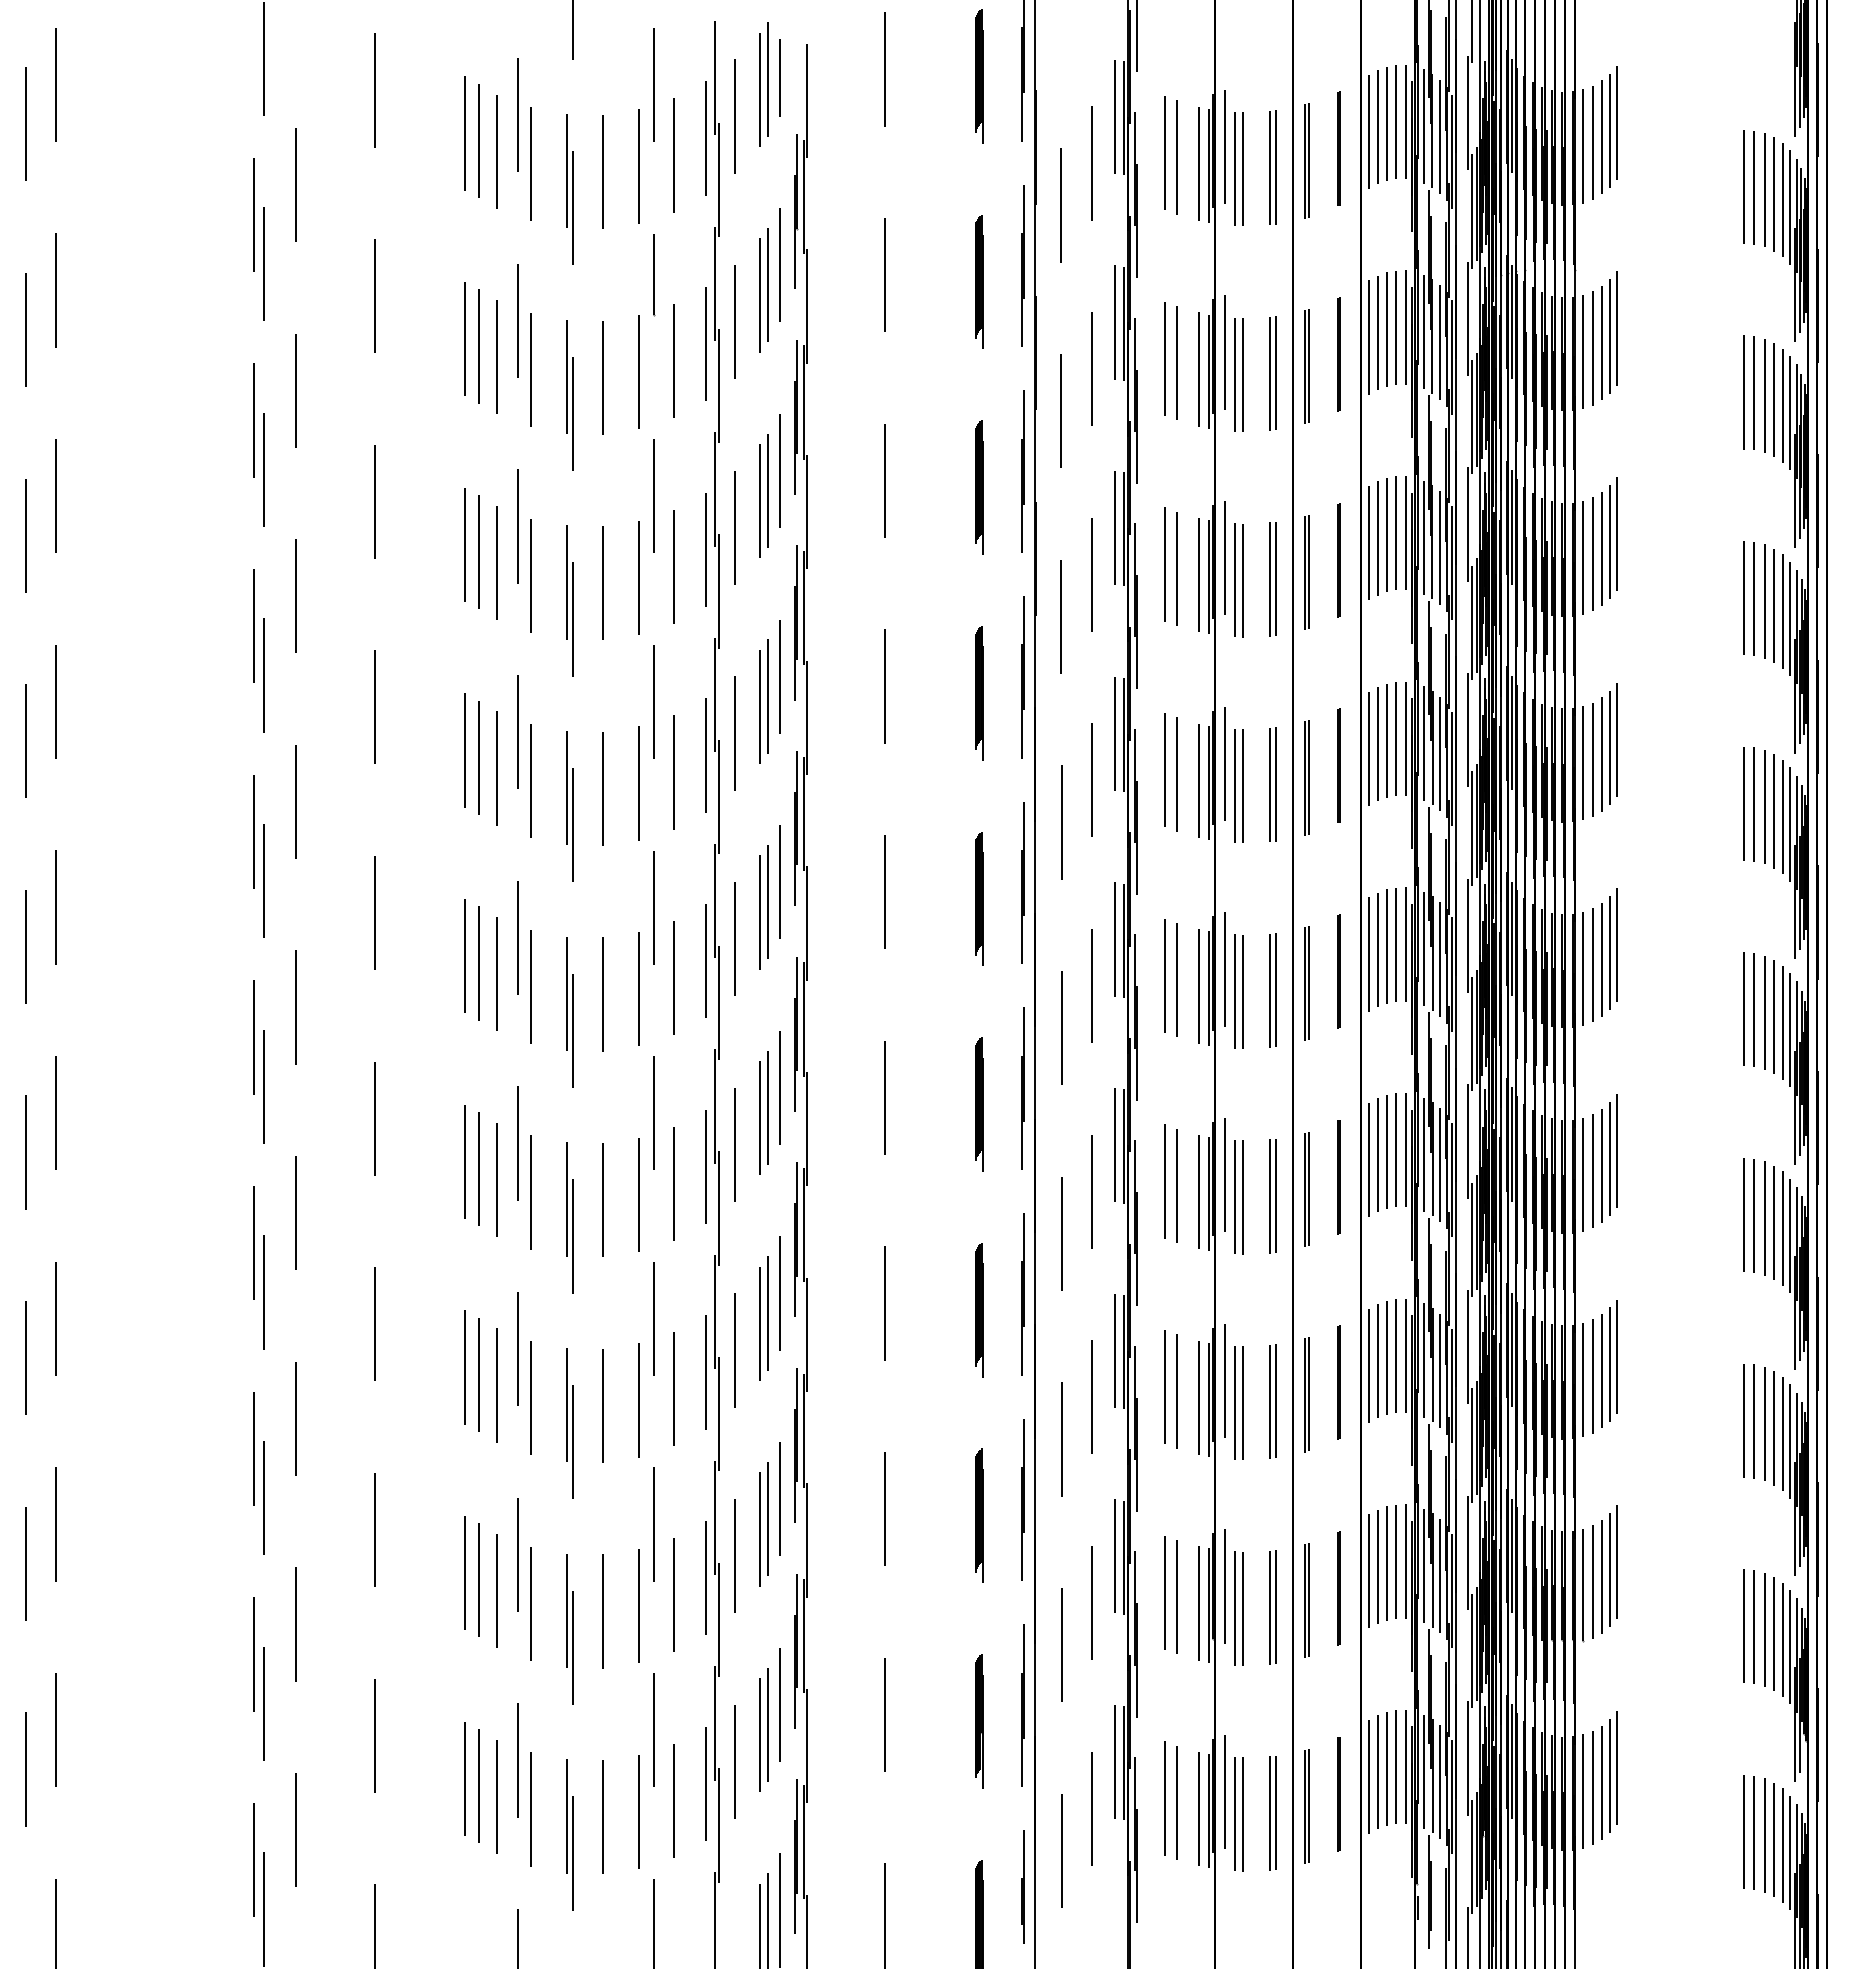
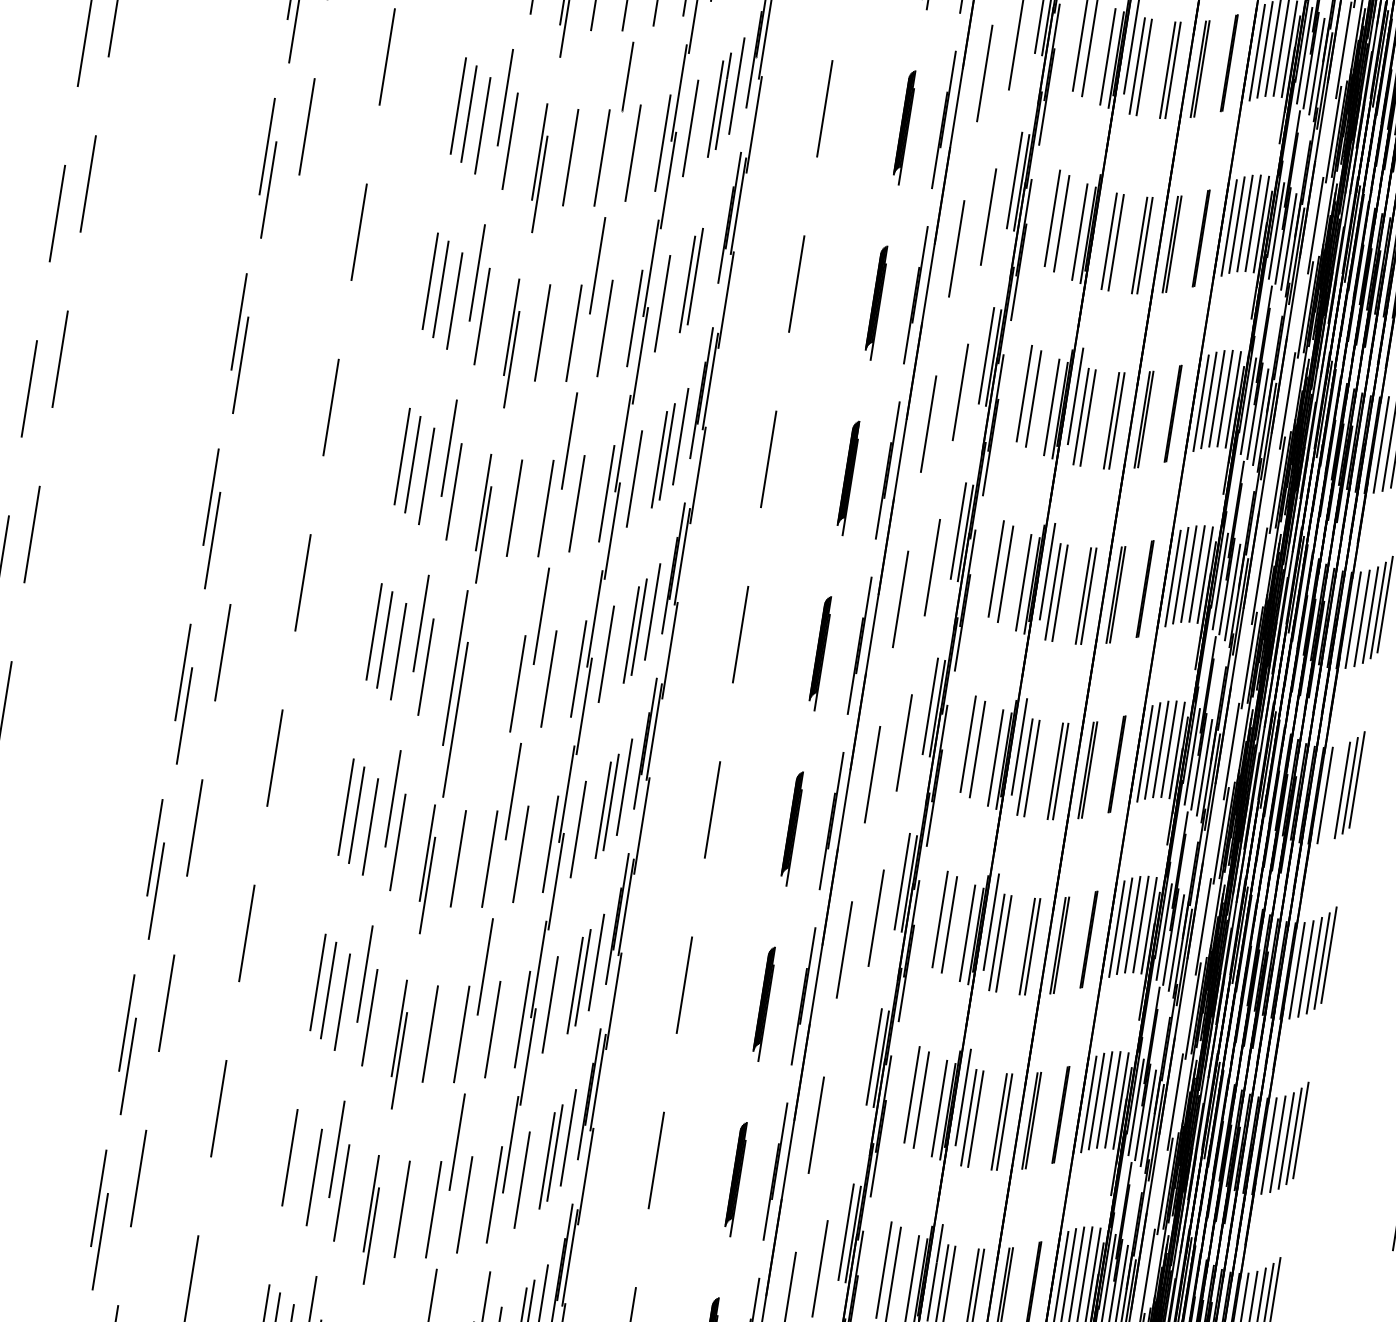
line: (1224, 352) -> (1103, 221), removed
line: (780, 470) -> (709, 261), removed
line: (295, 596) -> (278, 302), removed
line: (295, 801) -> (250, 476), removed
line: (1592, 965) -> (1333, 793), removed
line: (603, 994) -> (486, 683), removed
part: (569, 1012) -> (455, 694), size x1.6
line: (1092, 1397) -> (848, 1093), removed
line: (478, 1580) -> (300, 1165), removed
line: (719, 1619) -> (500, 1232), removed

